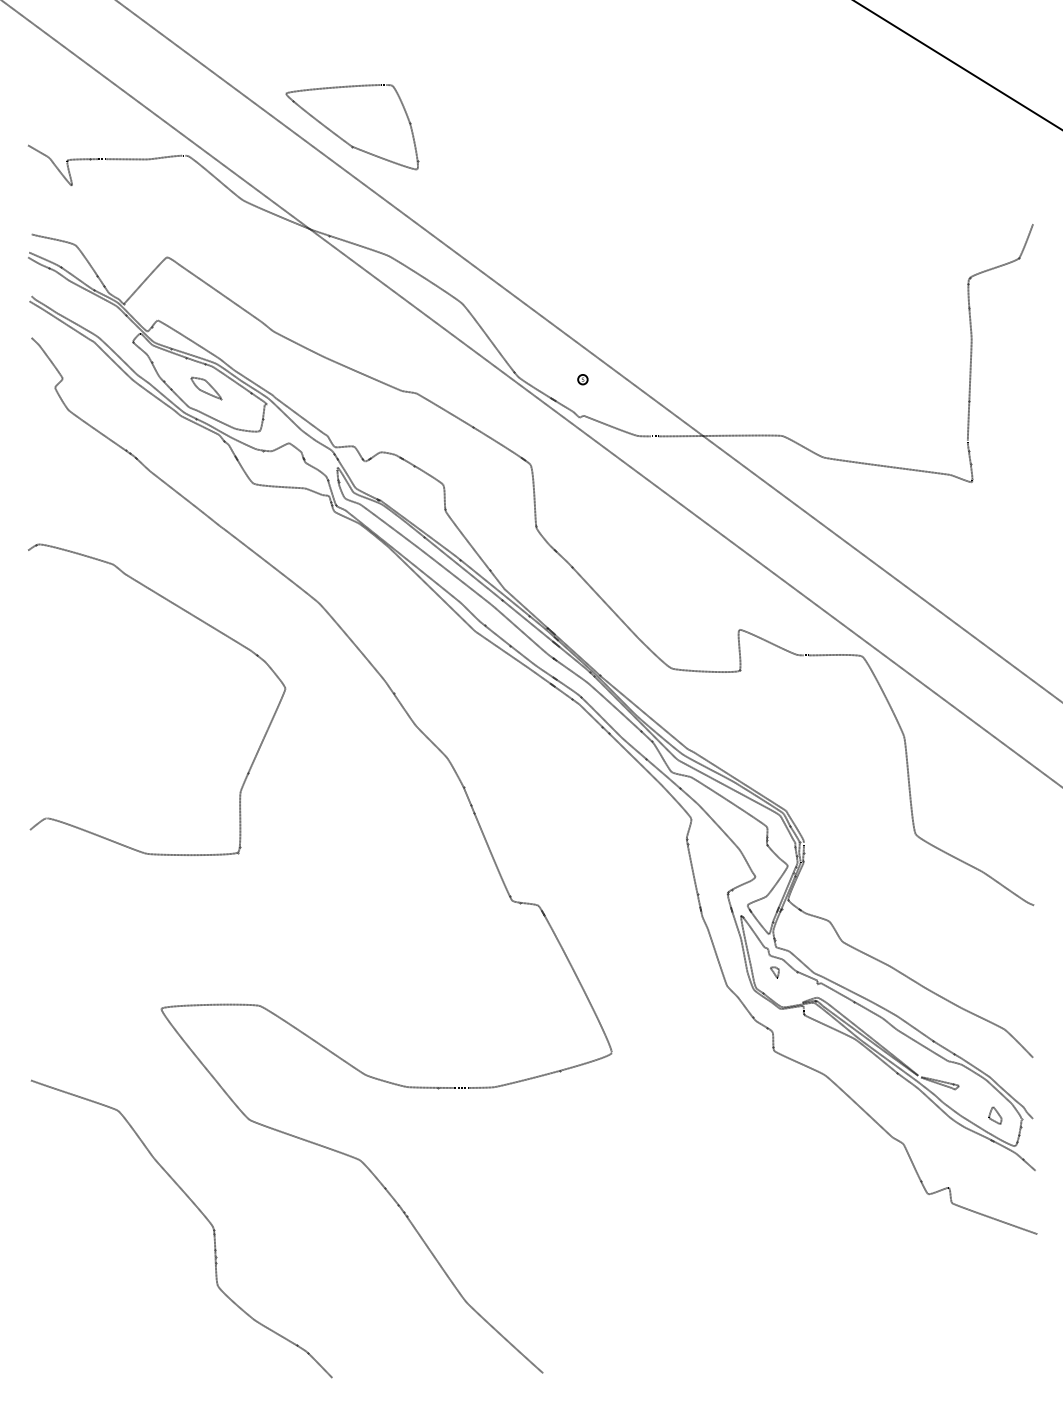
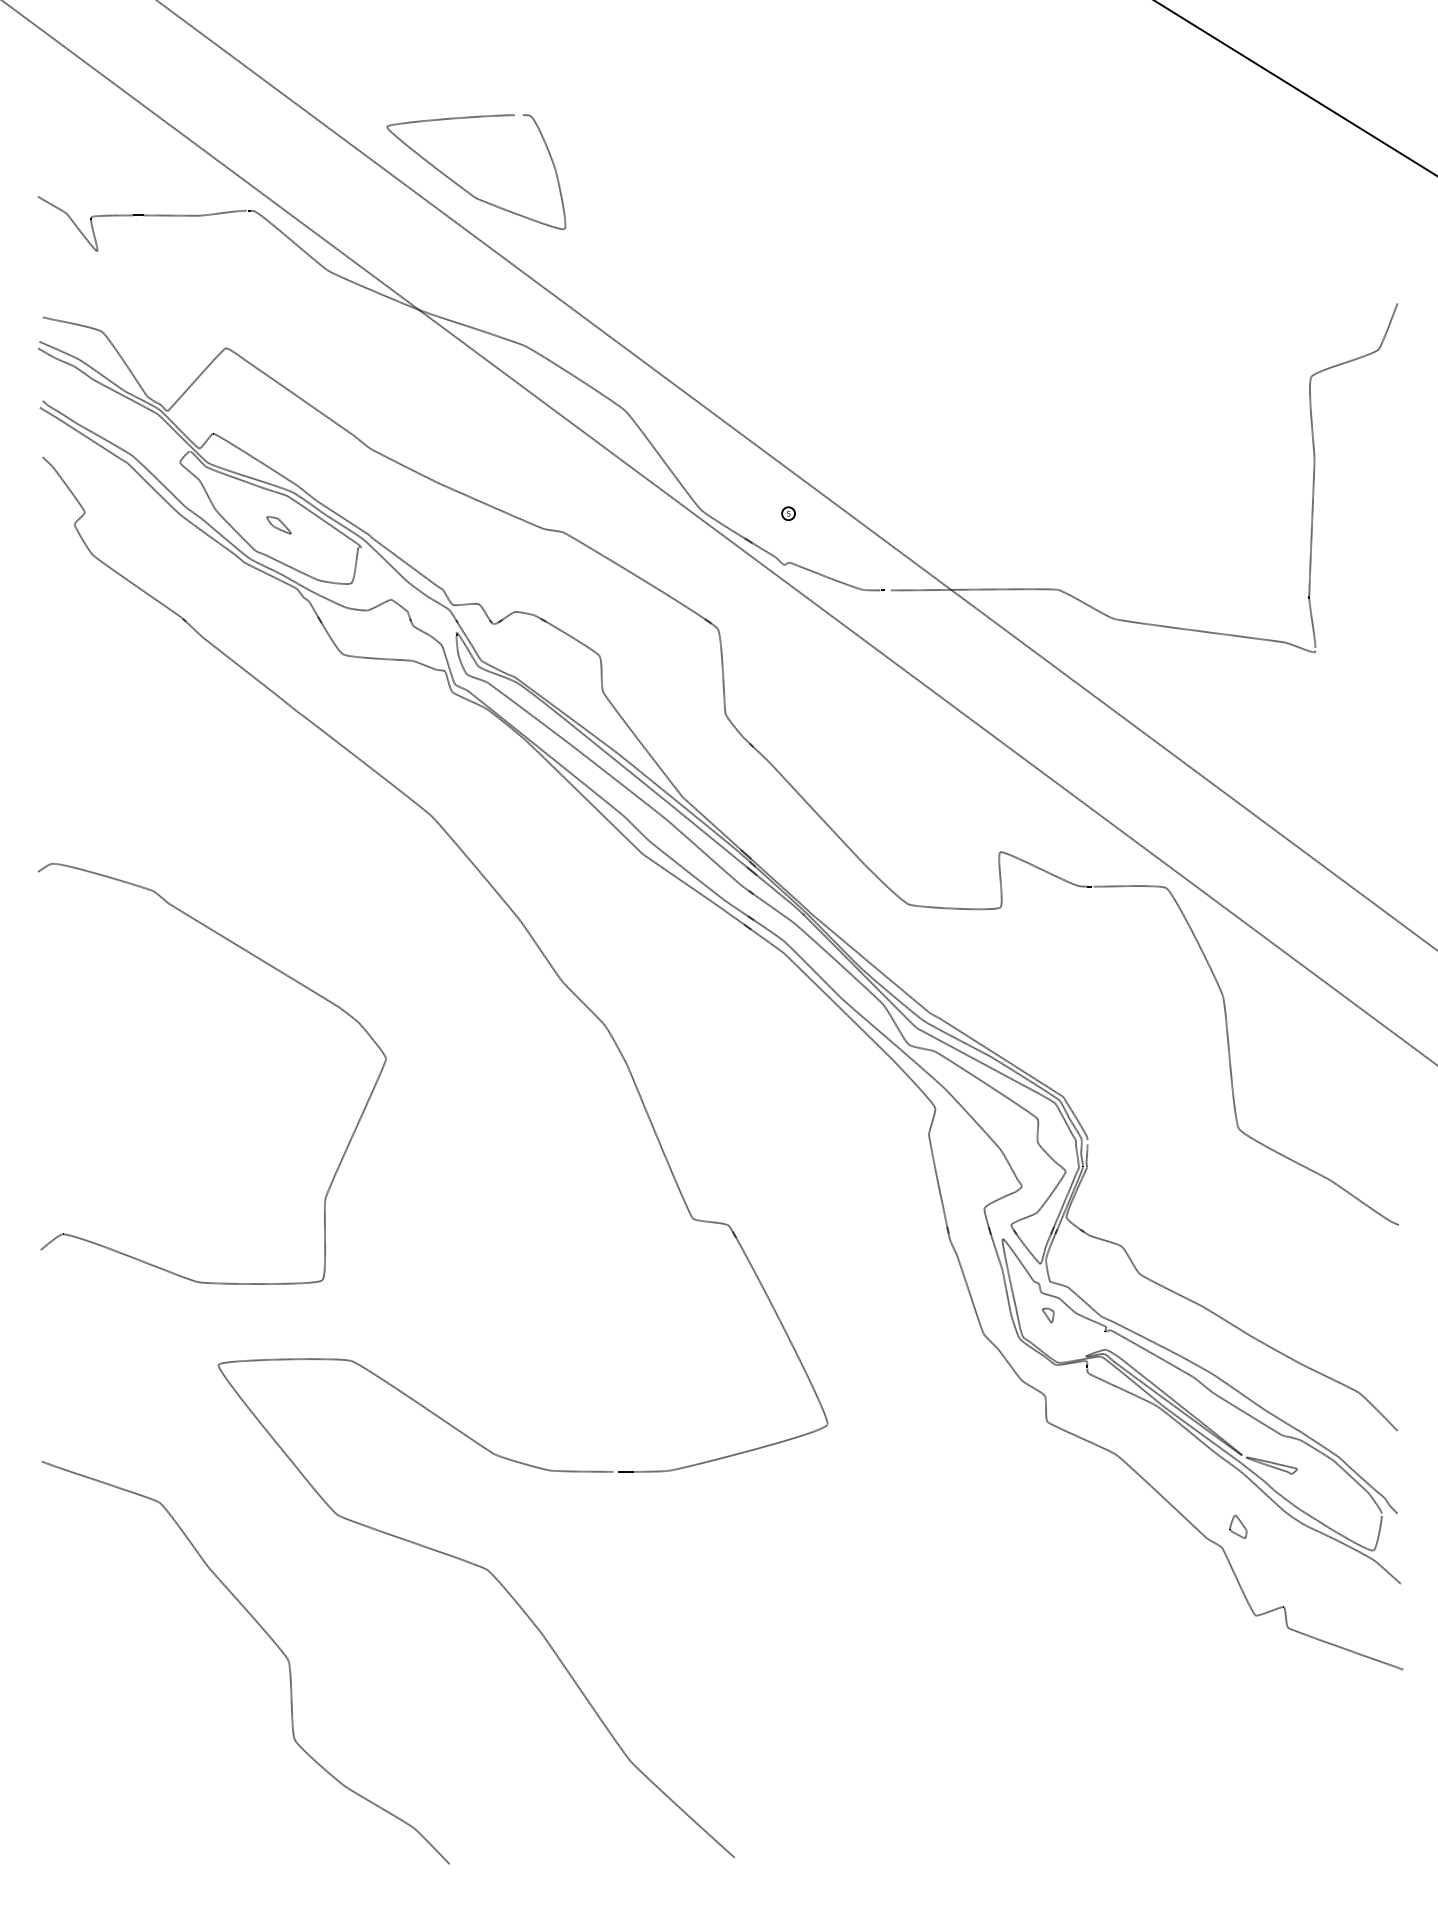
part: (206, 388) -> (279, 525), size x0.6
curve: (202, 622) -> (273, 969), moved
part: (995, 1115) -> (1238, 1526), moved

